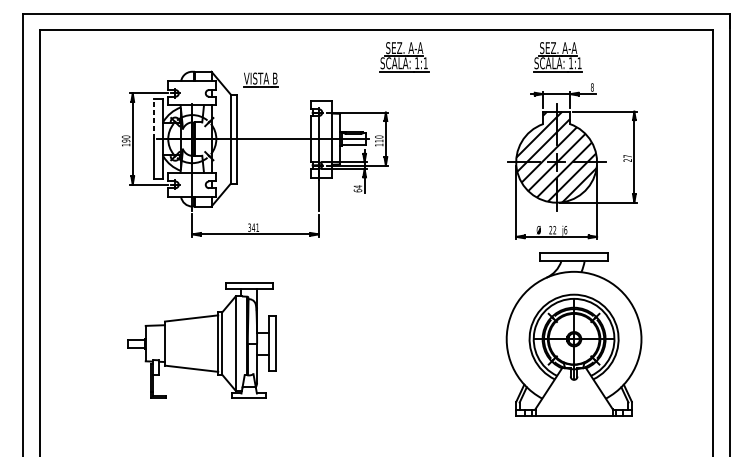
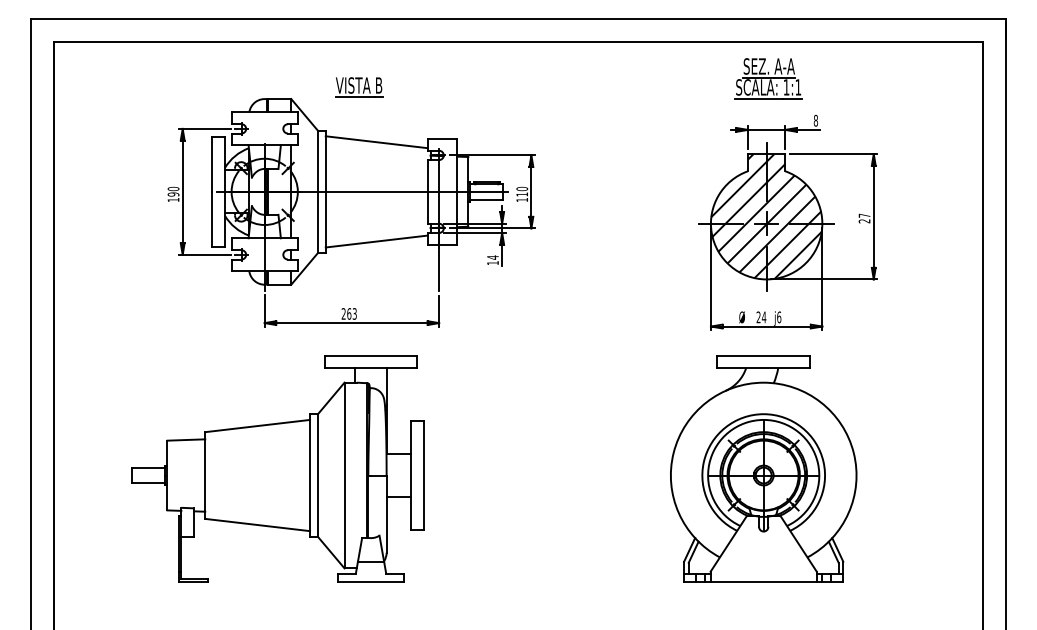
part: (404, 56) -> (556, 78), removed
part: (261, 80) -> (359, 87), moved
line: (273, 103) -> (376, 142), added
line: (153, 119) -> (211, 164), dashed -> solid
line: (273, 175) -> (376, 241), added
text: (357, 191) -> (492, 263), 64 -> 14
text: (253, 227) -> (348, 313), 341 -> 263
text: (554, 230) -> (763, 317), 22 -> 24
part: (573, 334) -> (763, 468), moved
part: (201, 339) -> (277, 468), size x1.43

